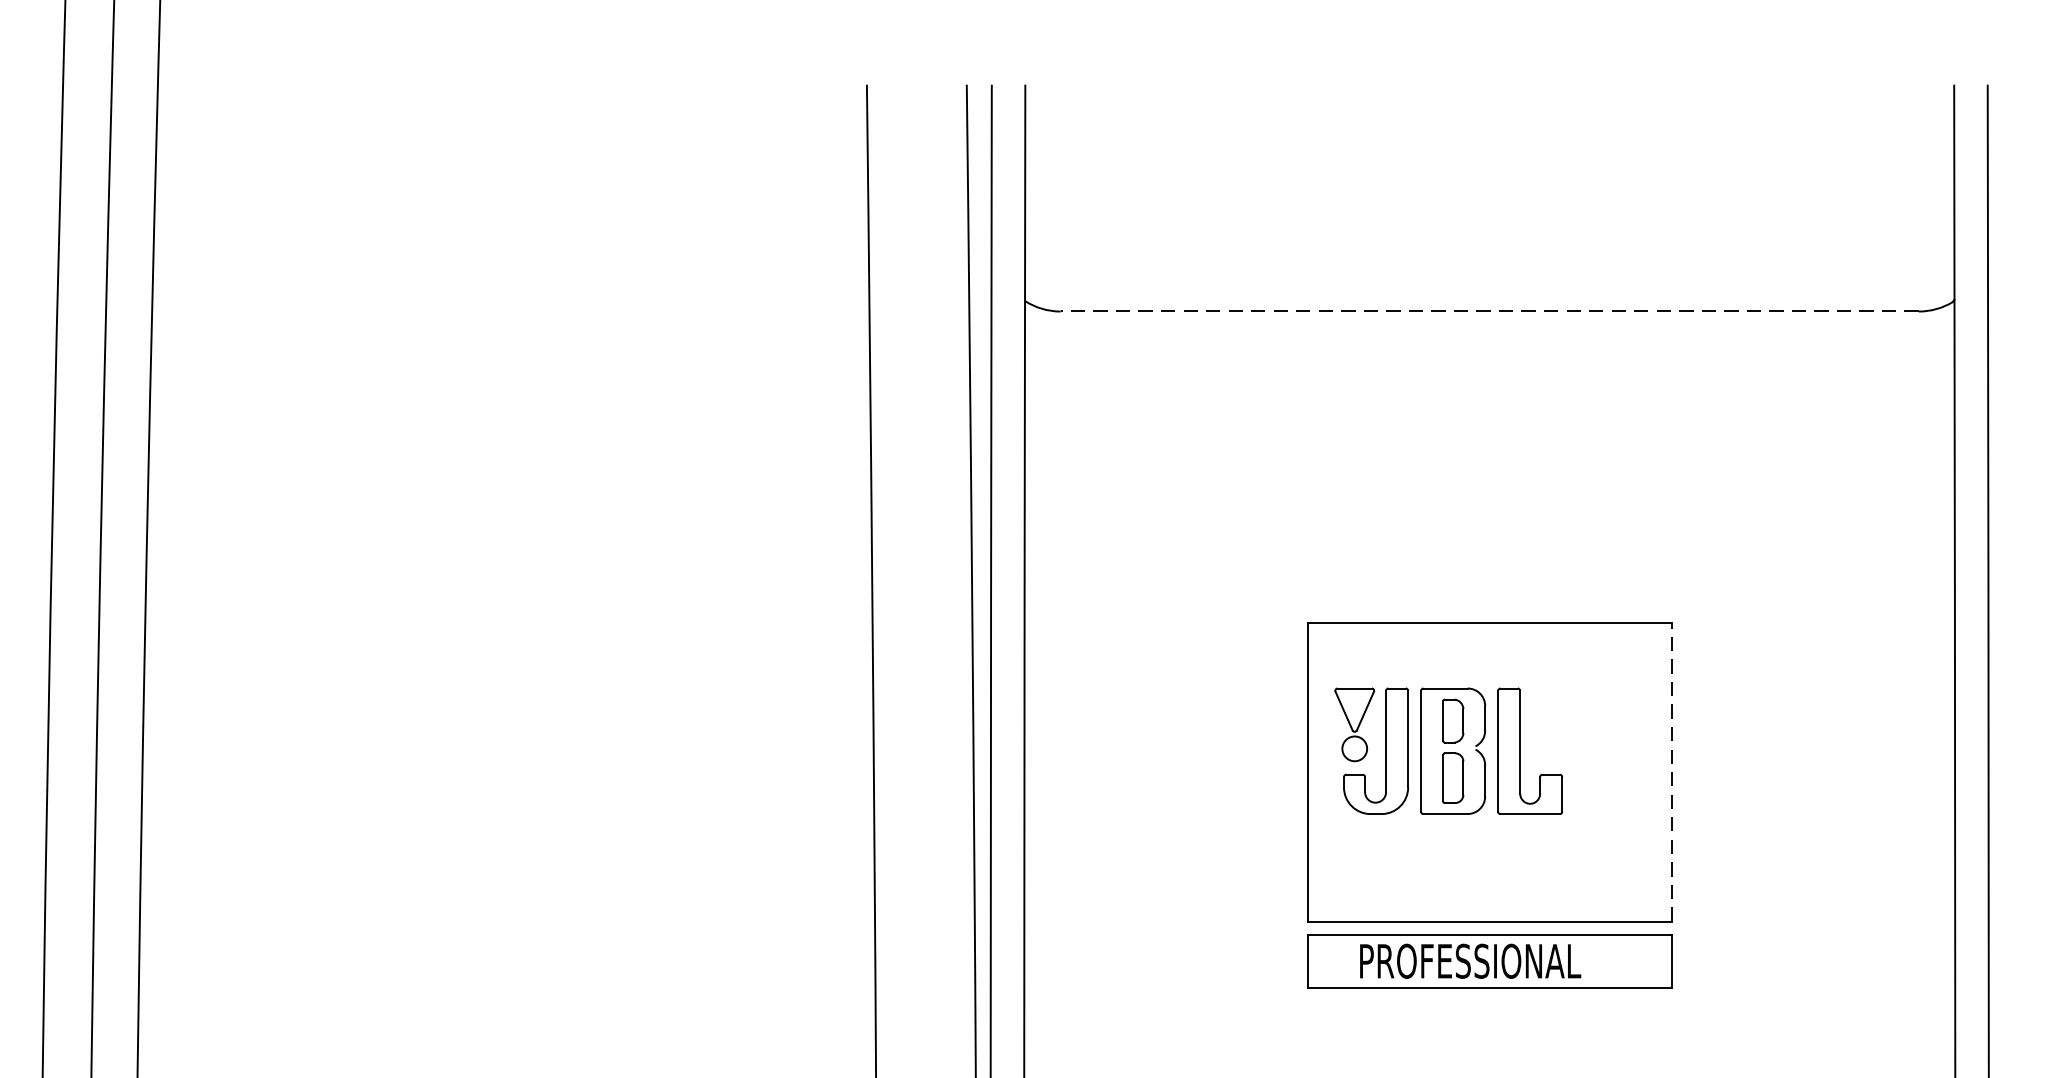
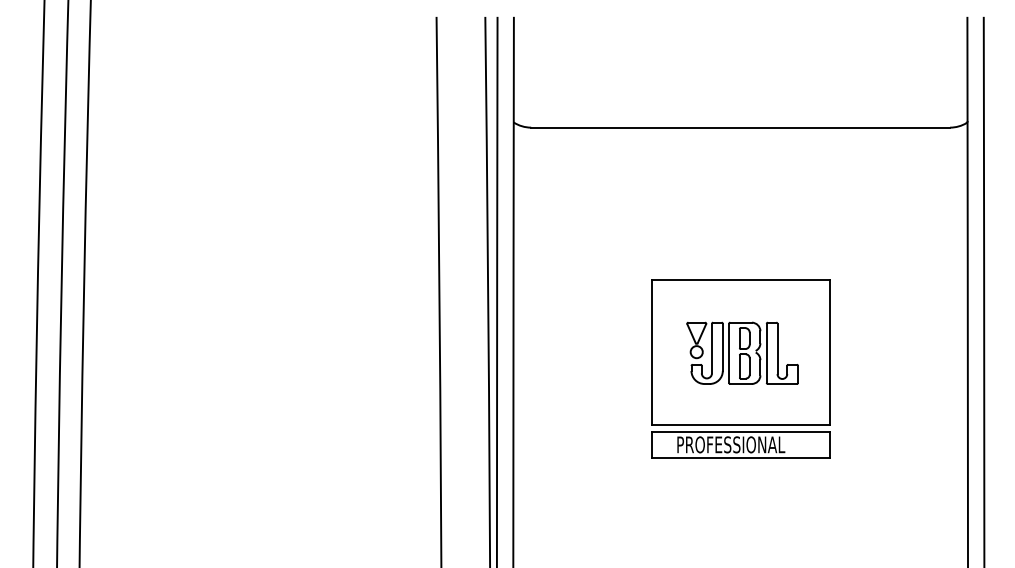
line: (1489, 311) -> (740, 127), dashed -> solid
part: (1448, 749) -> (742, 352), moved
line: (1671, 772) -> (829, 352), dashed -> solid

